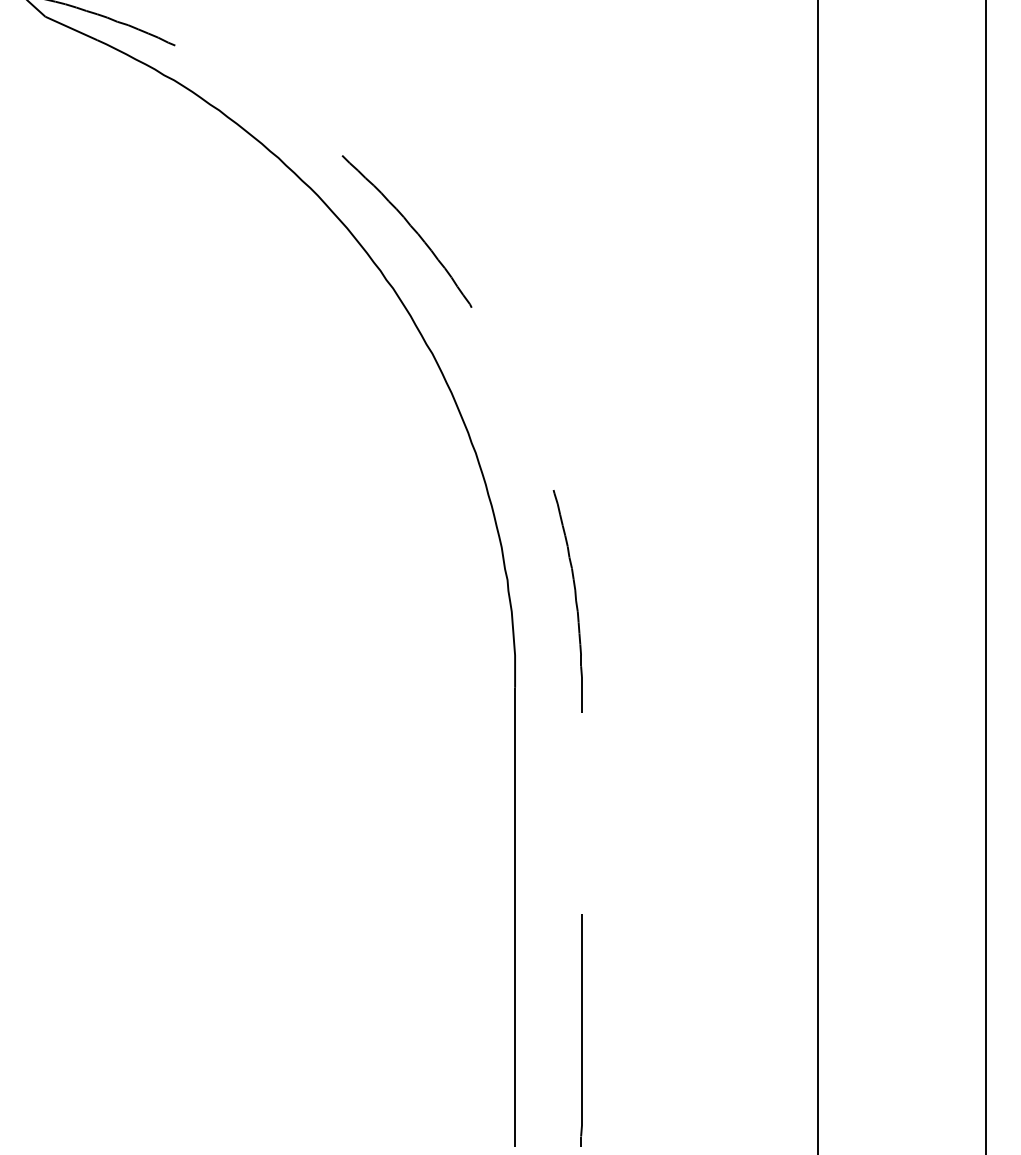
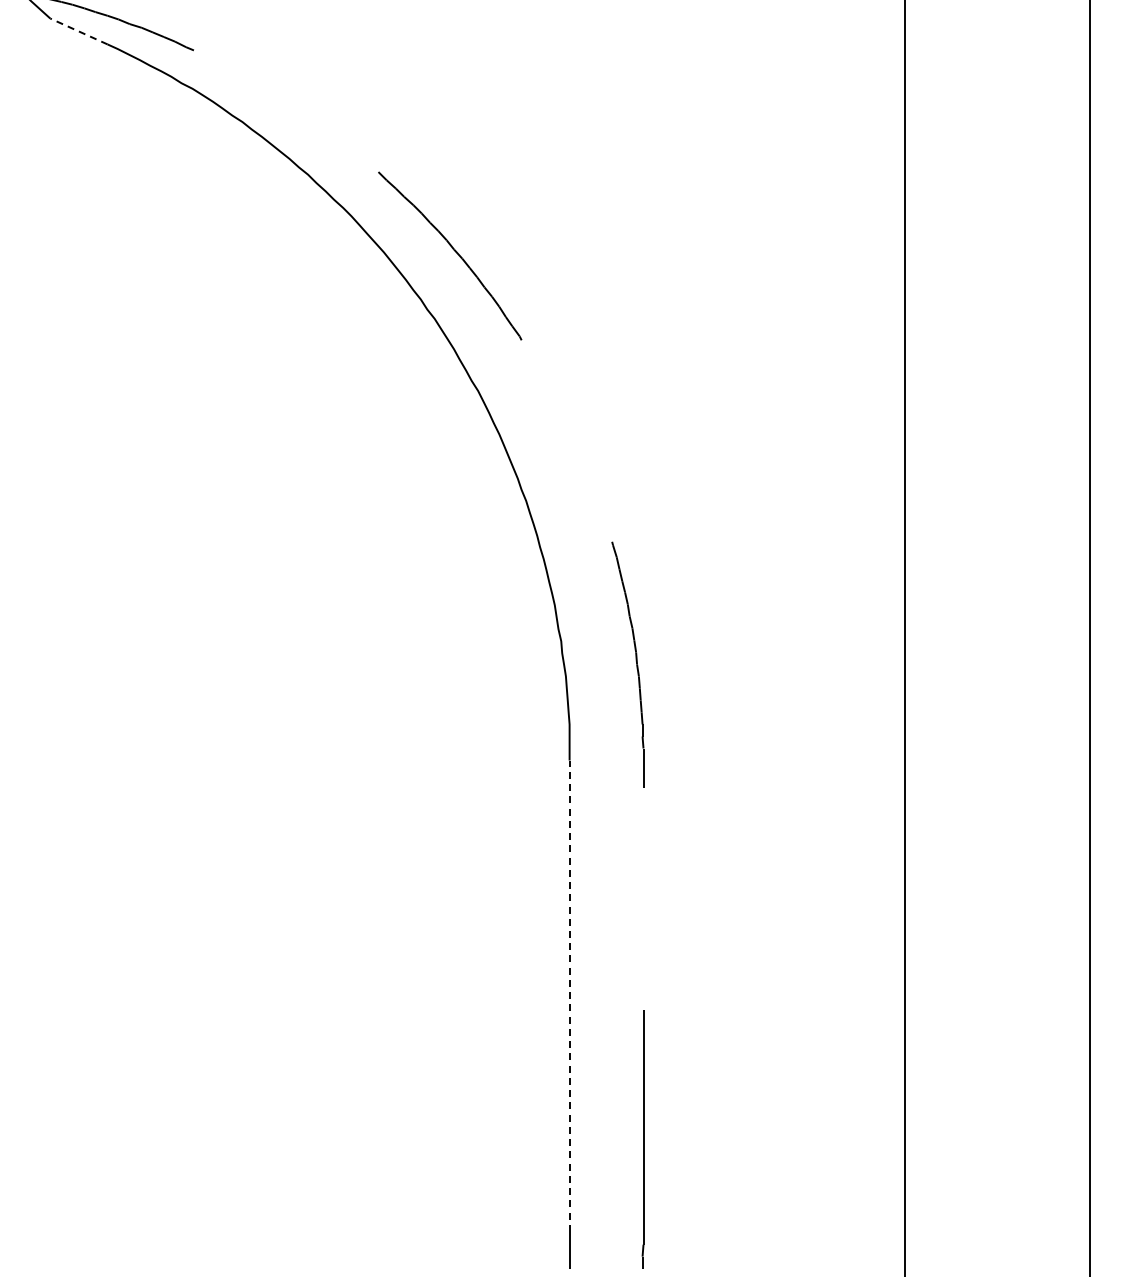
line: (70, 28) -> (78, 31), solid -> dashed
line: (515, 901) -> (569, 996), solid -> dashed

